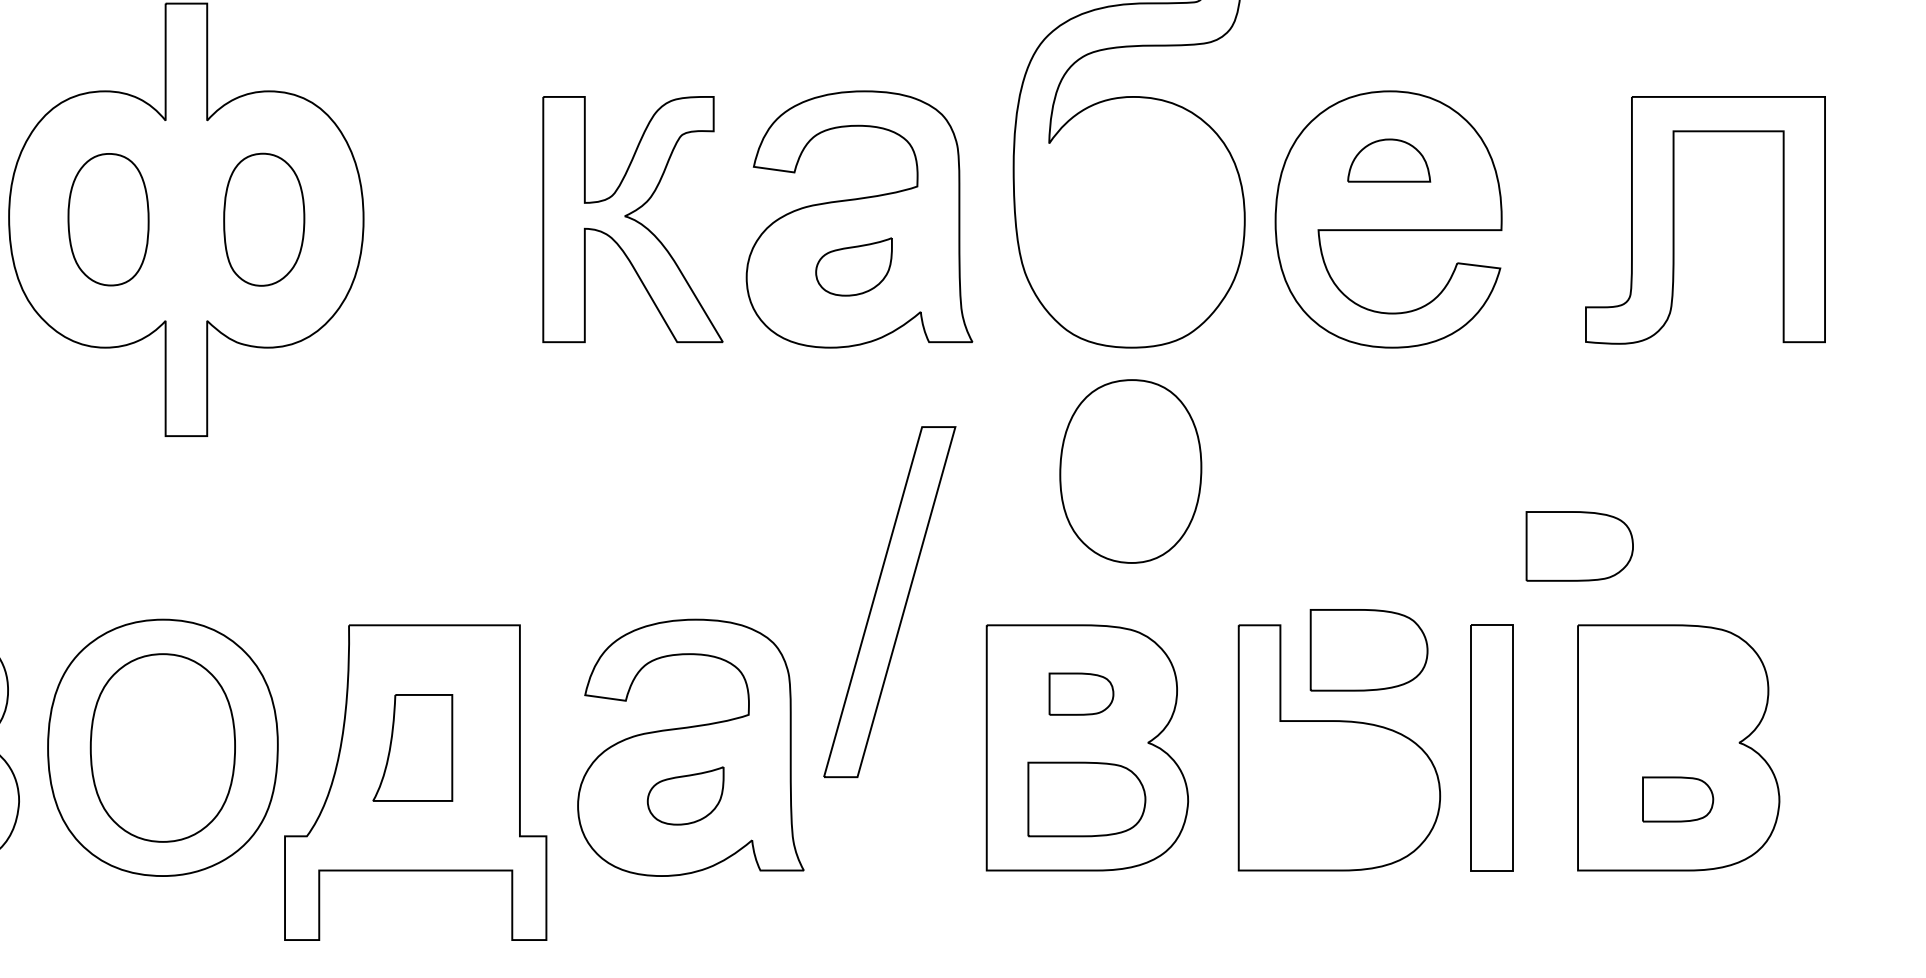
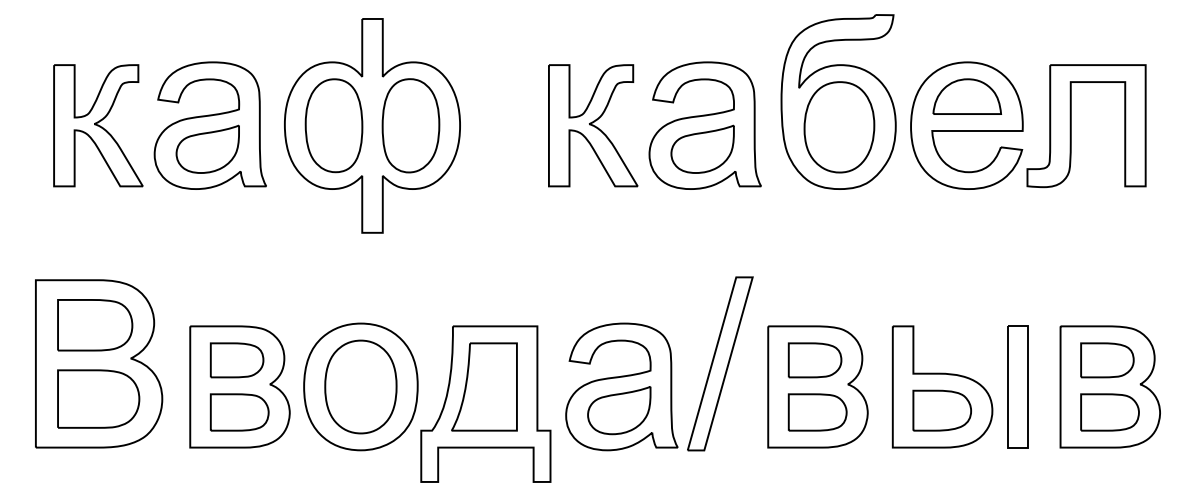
part: (1387, 160) -> (966, 96), size x1.67
part: (107, 219) -> (333, 125), size x1.43
part: (263, 219) -> (410, 125), size x1.43
part: (1675, 221) -> (1071, 126), moved
part: (853, 265) -> (702, 148), size x1.67
part: (1130, 471) -> (839, 127), moved
part: (1579, 546) -> (1107, 360), moved
part: (890, 601) -> (720, 363), moved
part: (1367, 649) -> (941, 410), moved
part: (1080, 694) -> (814, 360), size x1.67
part: (412, 746) -> (484, 386), size x1.67
part: (685, 795) -> (619, 410), size x1.67
part: (1677, 799) -> (1109, 412), size x1.67

